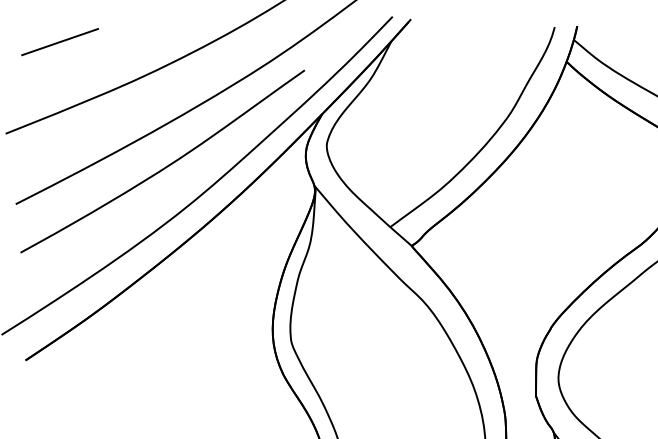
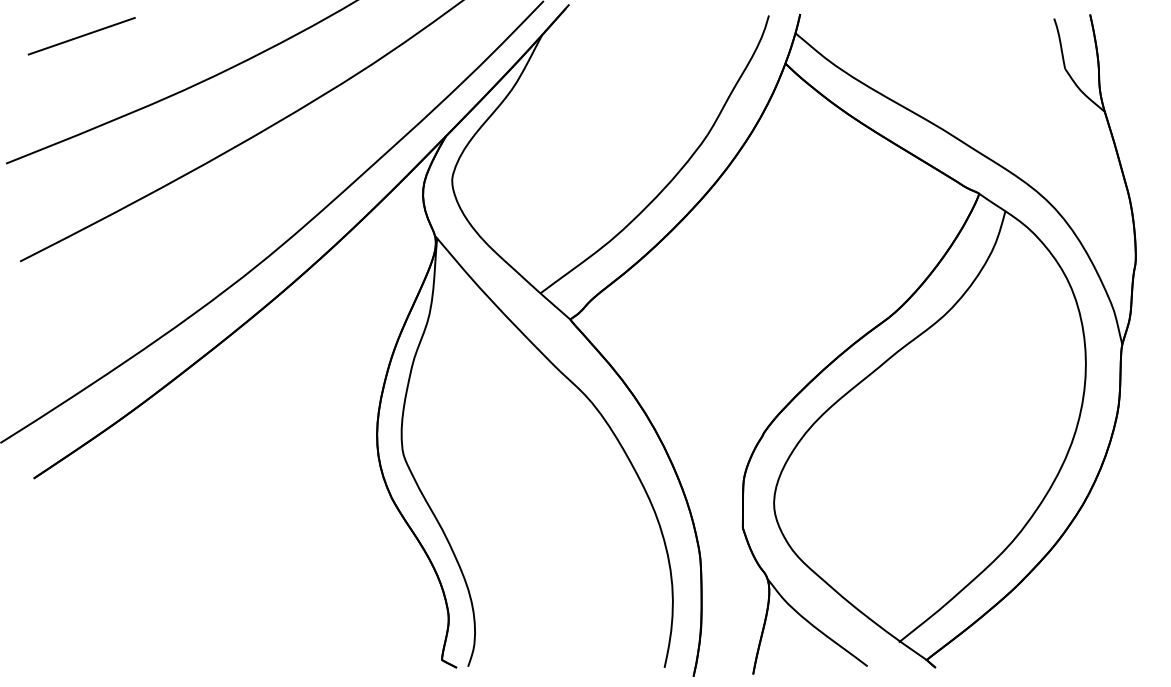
curve: (166, 166) -> (229, 208), removed

